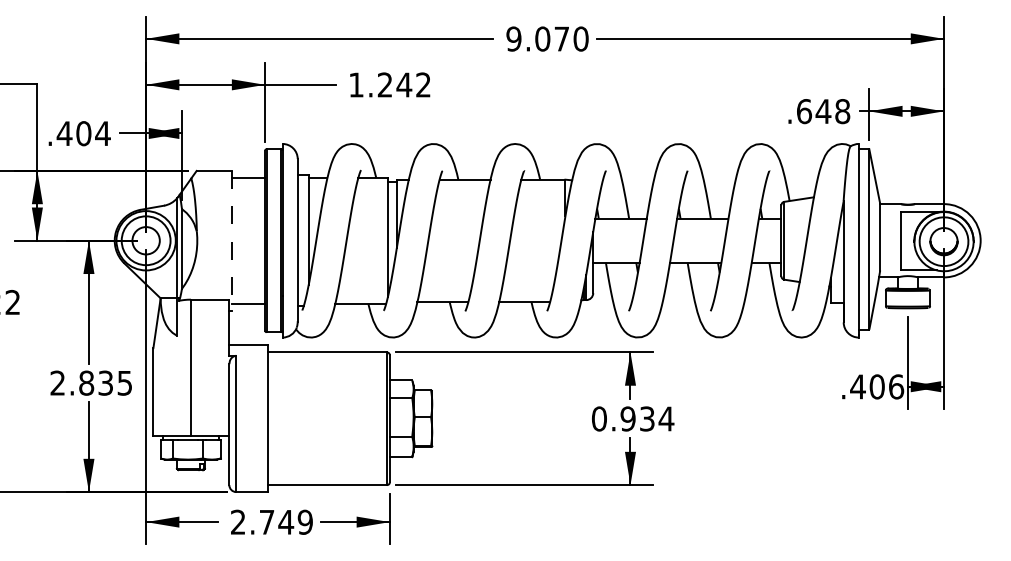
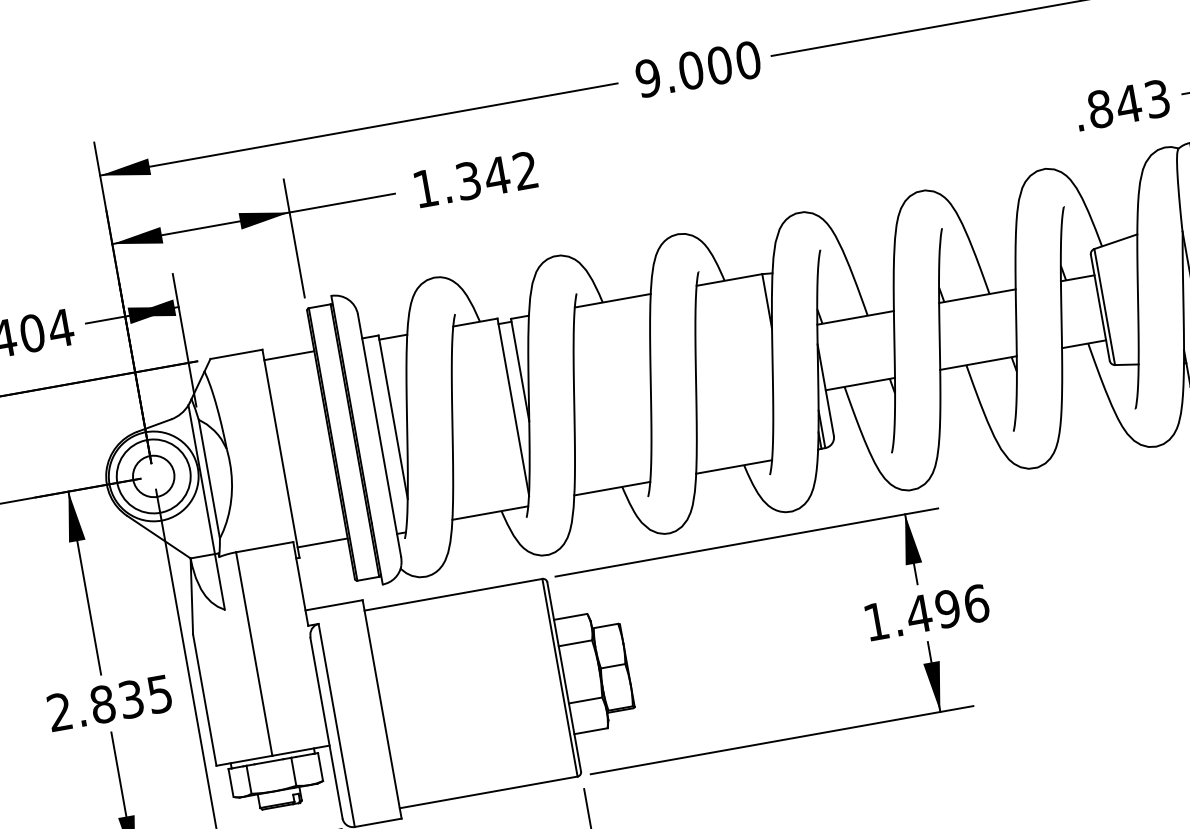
text: (561, 38) -> (718, 64), 9.070 -> 9.000
text: (384, 84) -> (467, 180), 1.242 -> 1.342
text: (823, 111) -> (1128, 104), .648 -> .843
line: (231, 240) -> (280, 453), dashed -> solid
text: (633, 418) -> (927, 611), 0.934 -> 1.496

